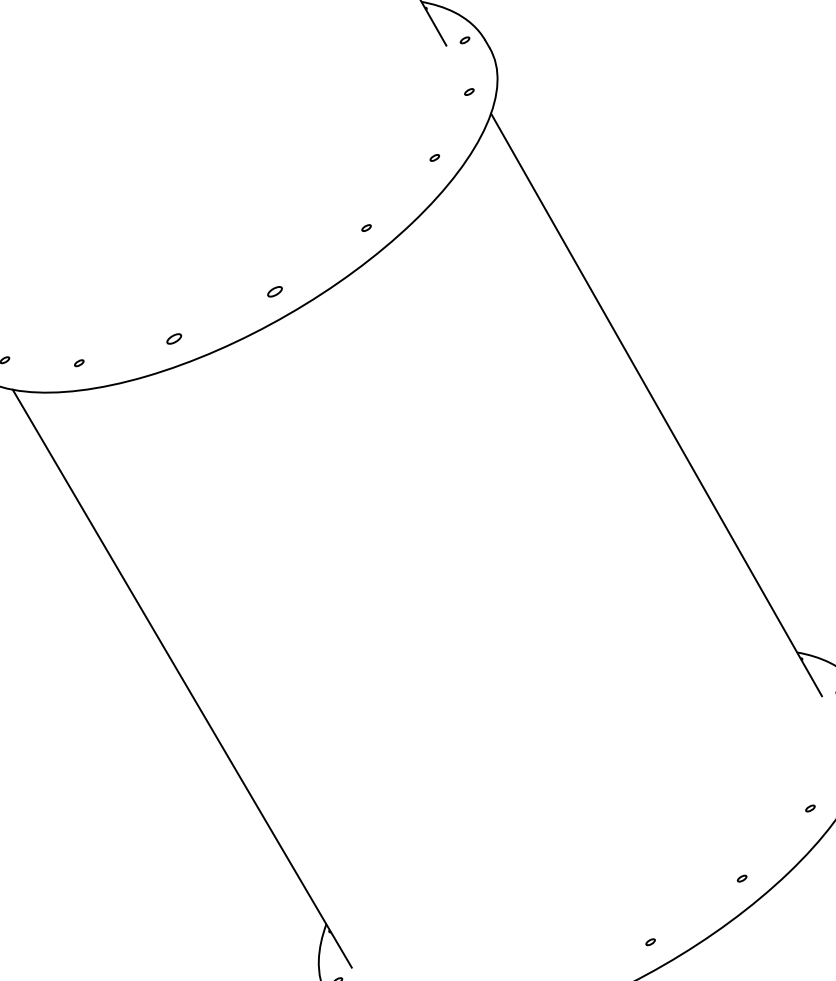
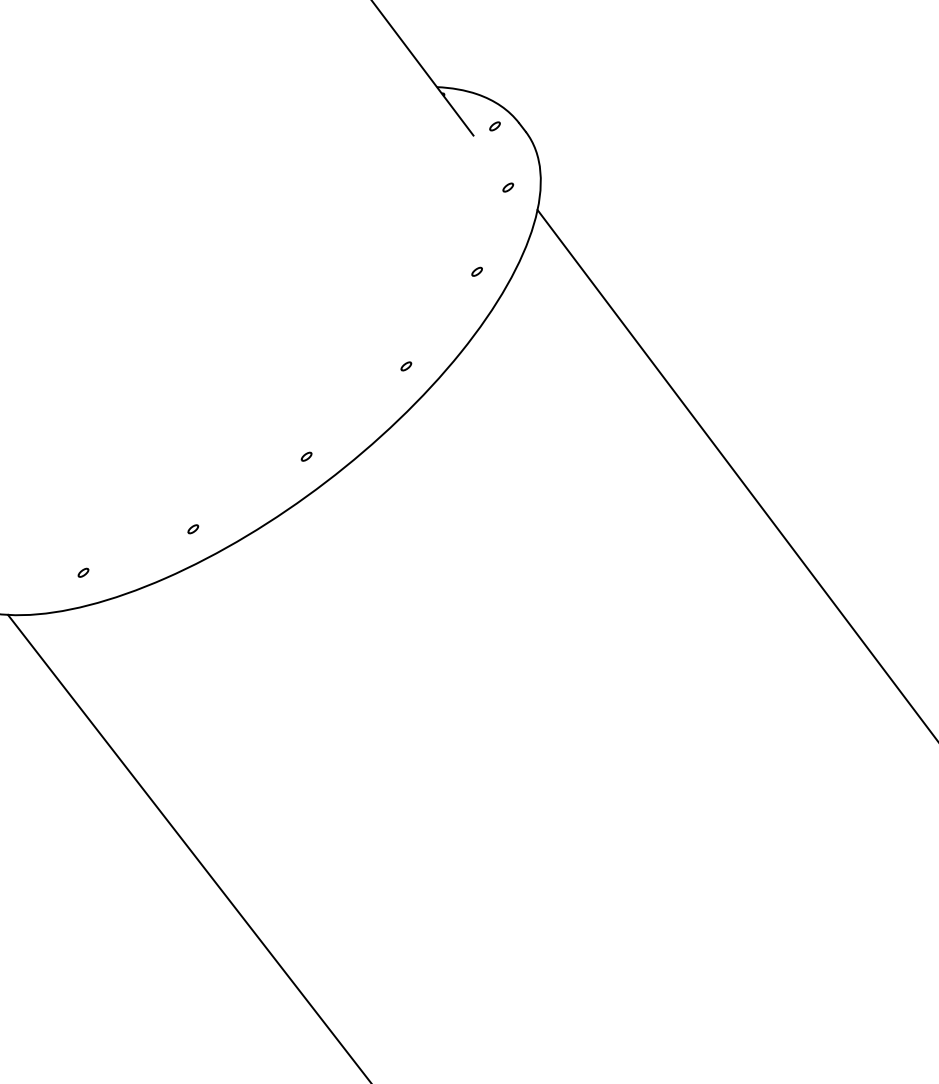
part: (274, 291) -> (306, 456), size x0.62
part: (173, 339) -> (192, 529), size x0.62

